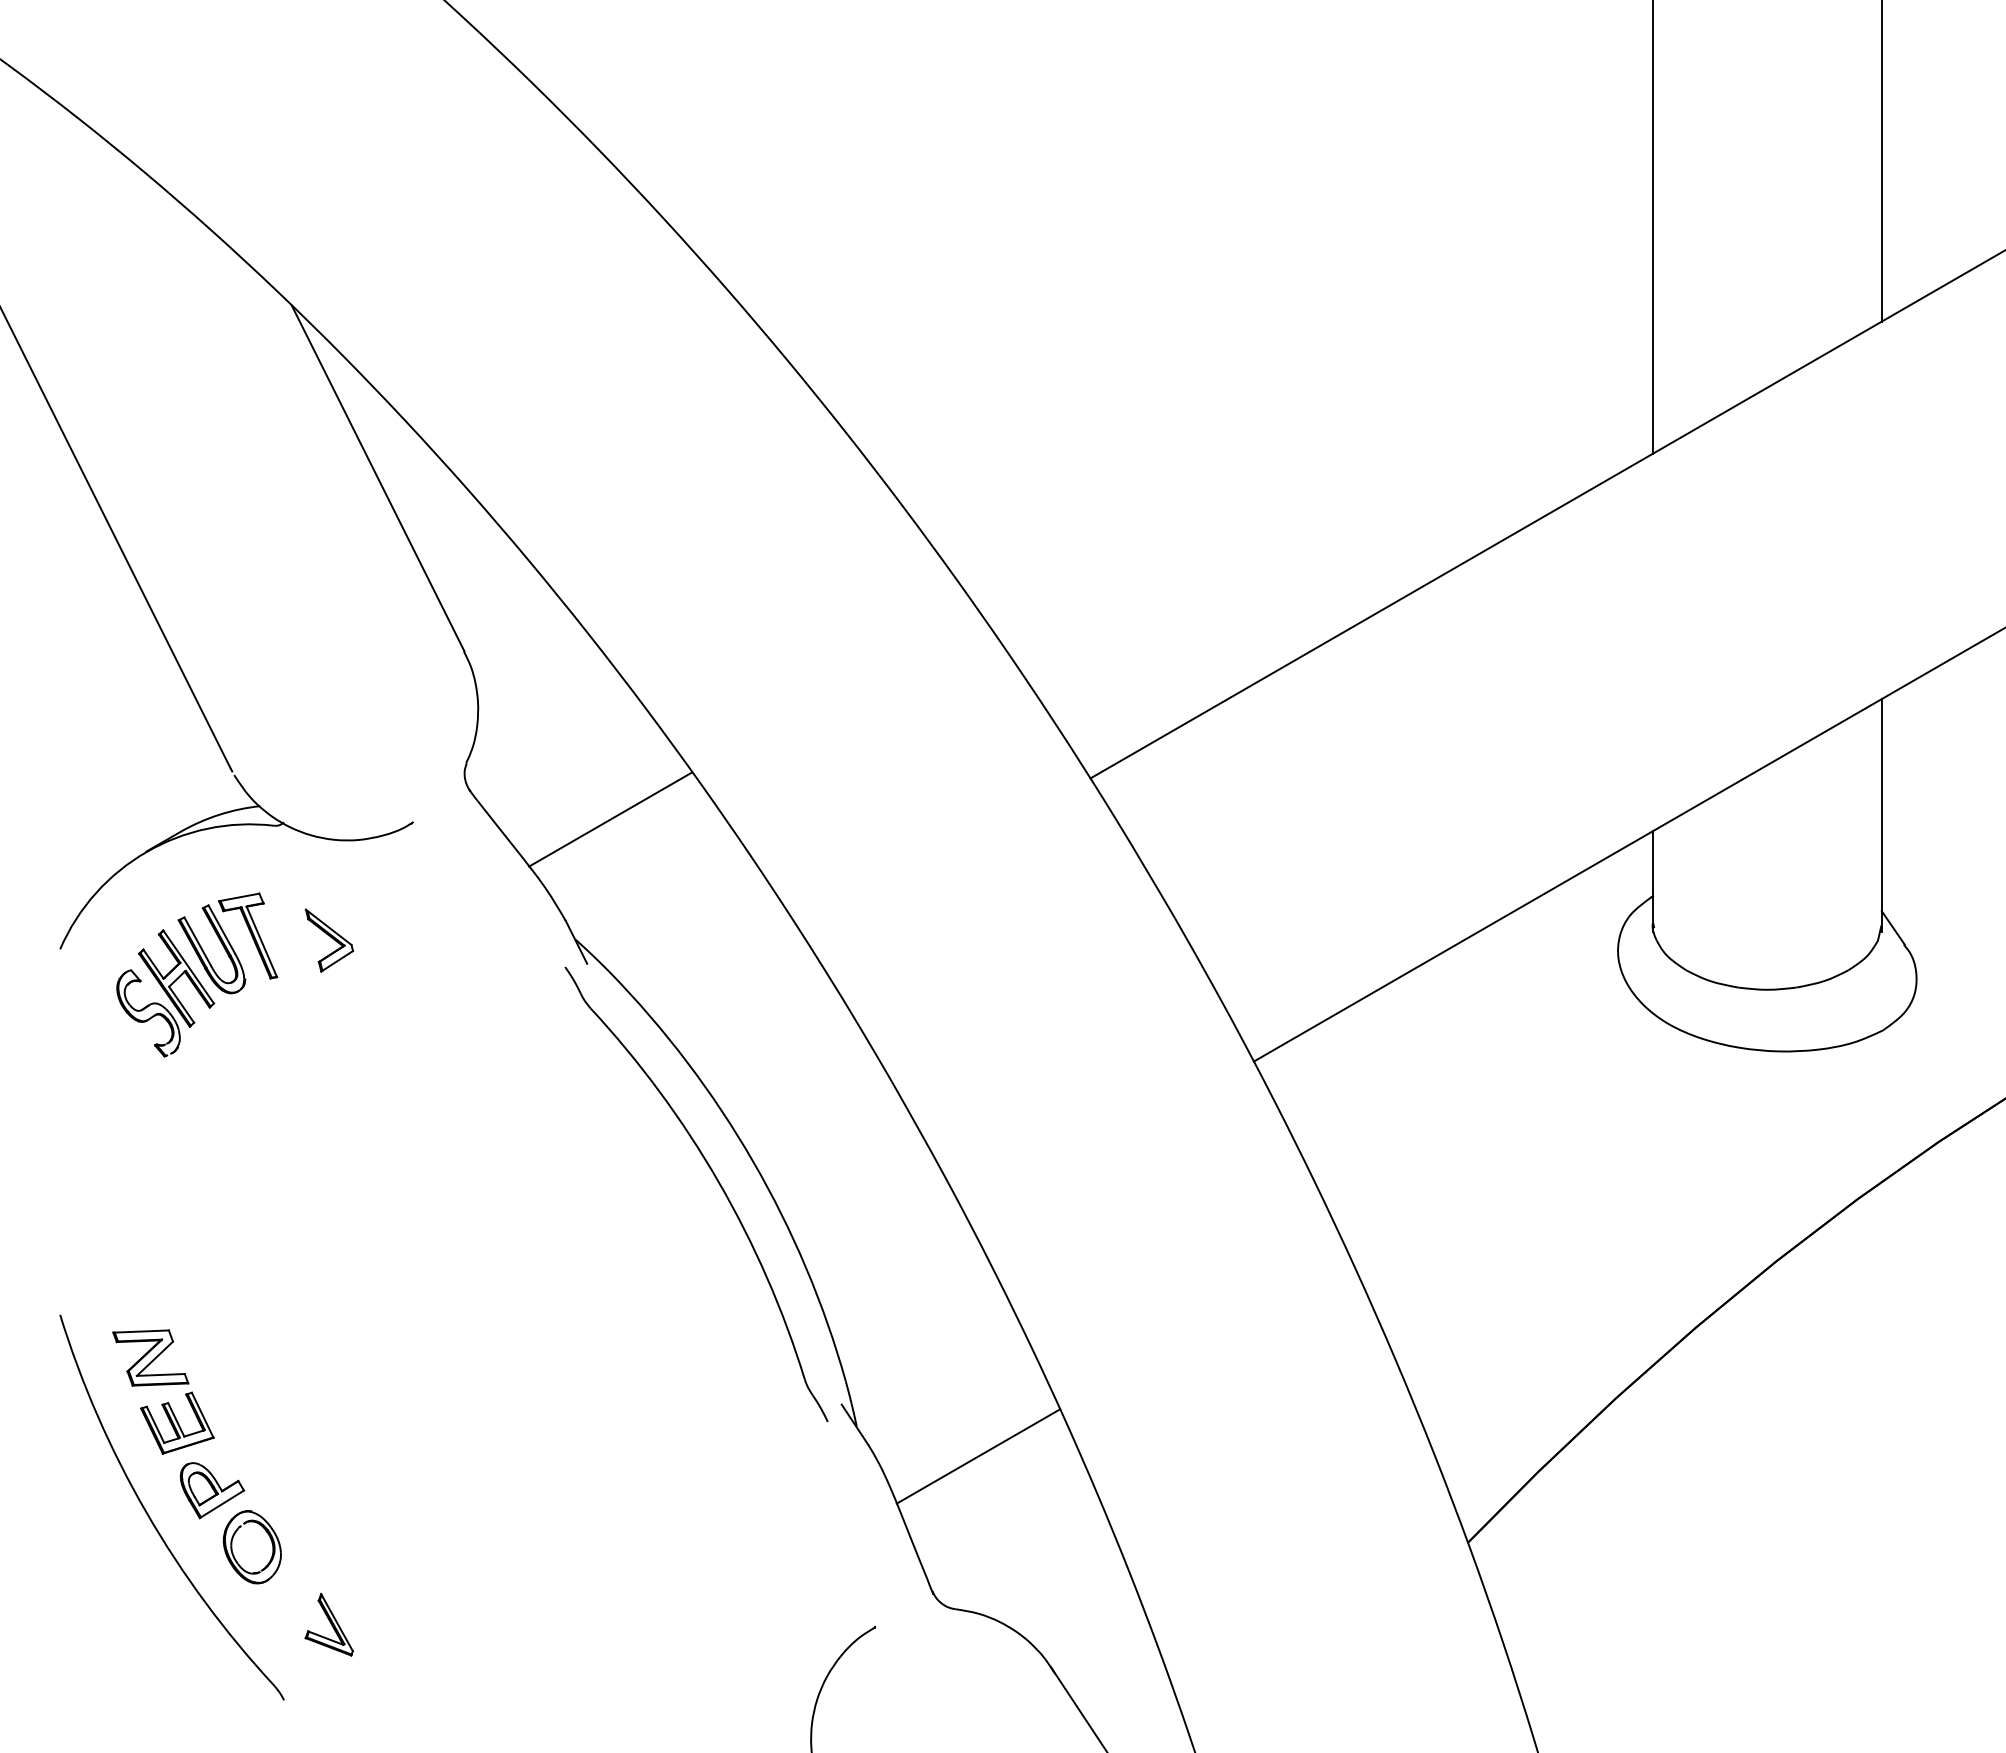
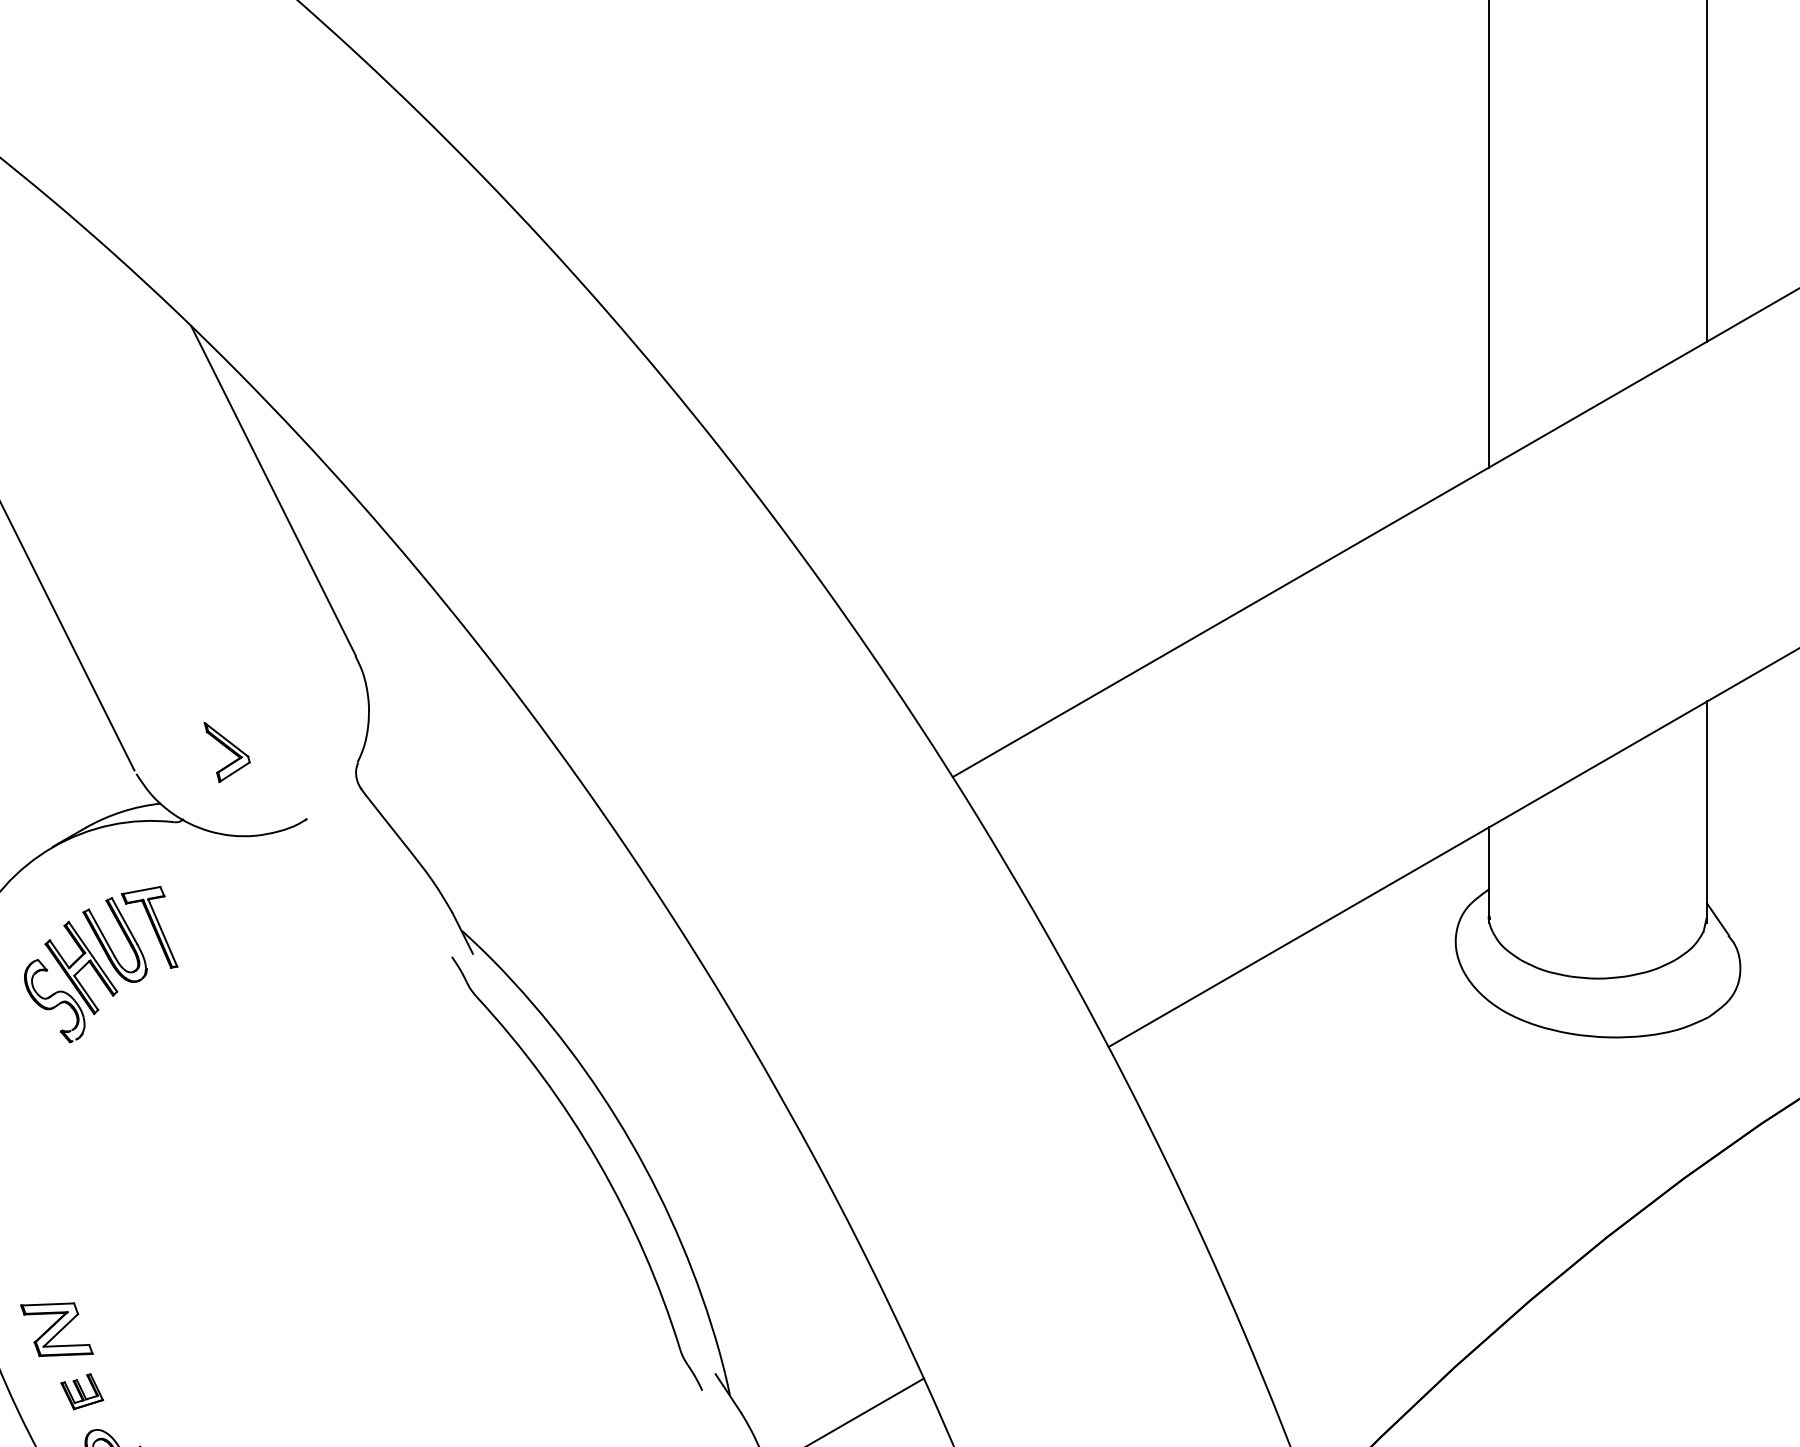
line: (610, 819) -> (495, 816), removed
part: (329, 940) -> (227, 752), moved
part: (177, 1422) -> (82, 1391), size x0.6

